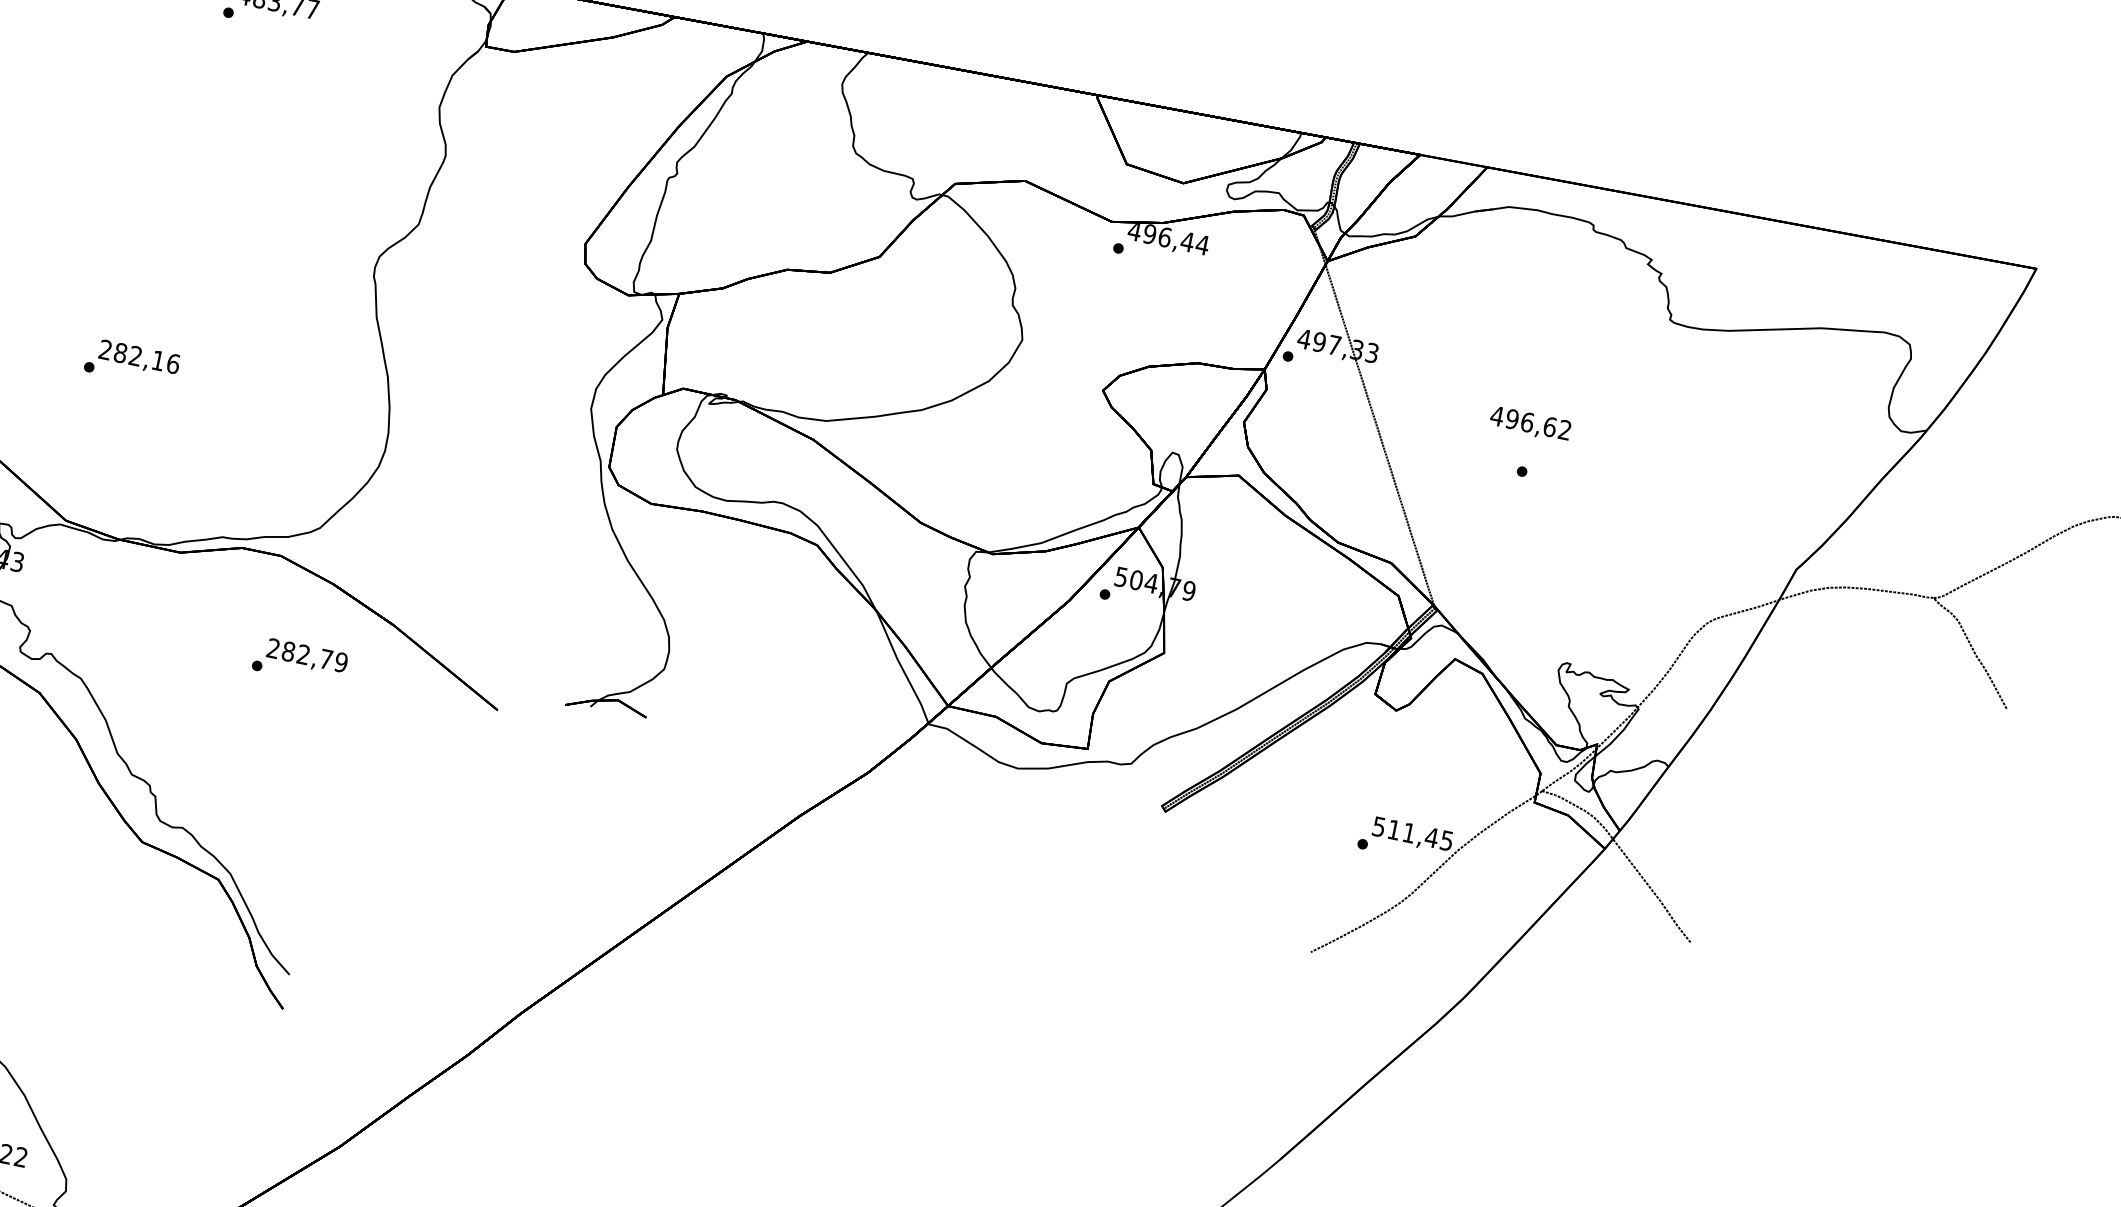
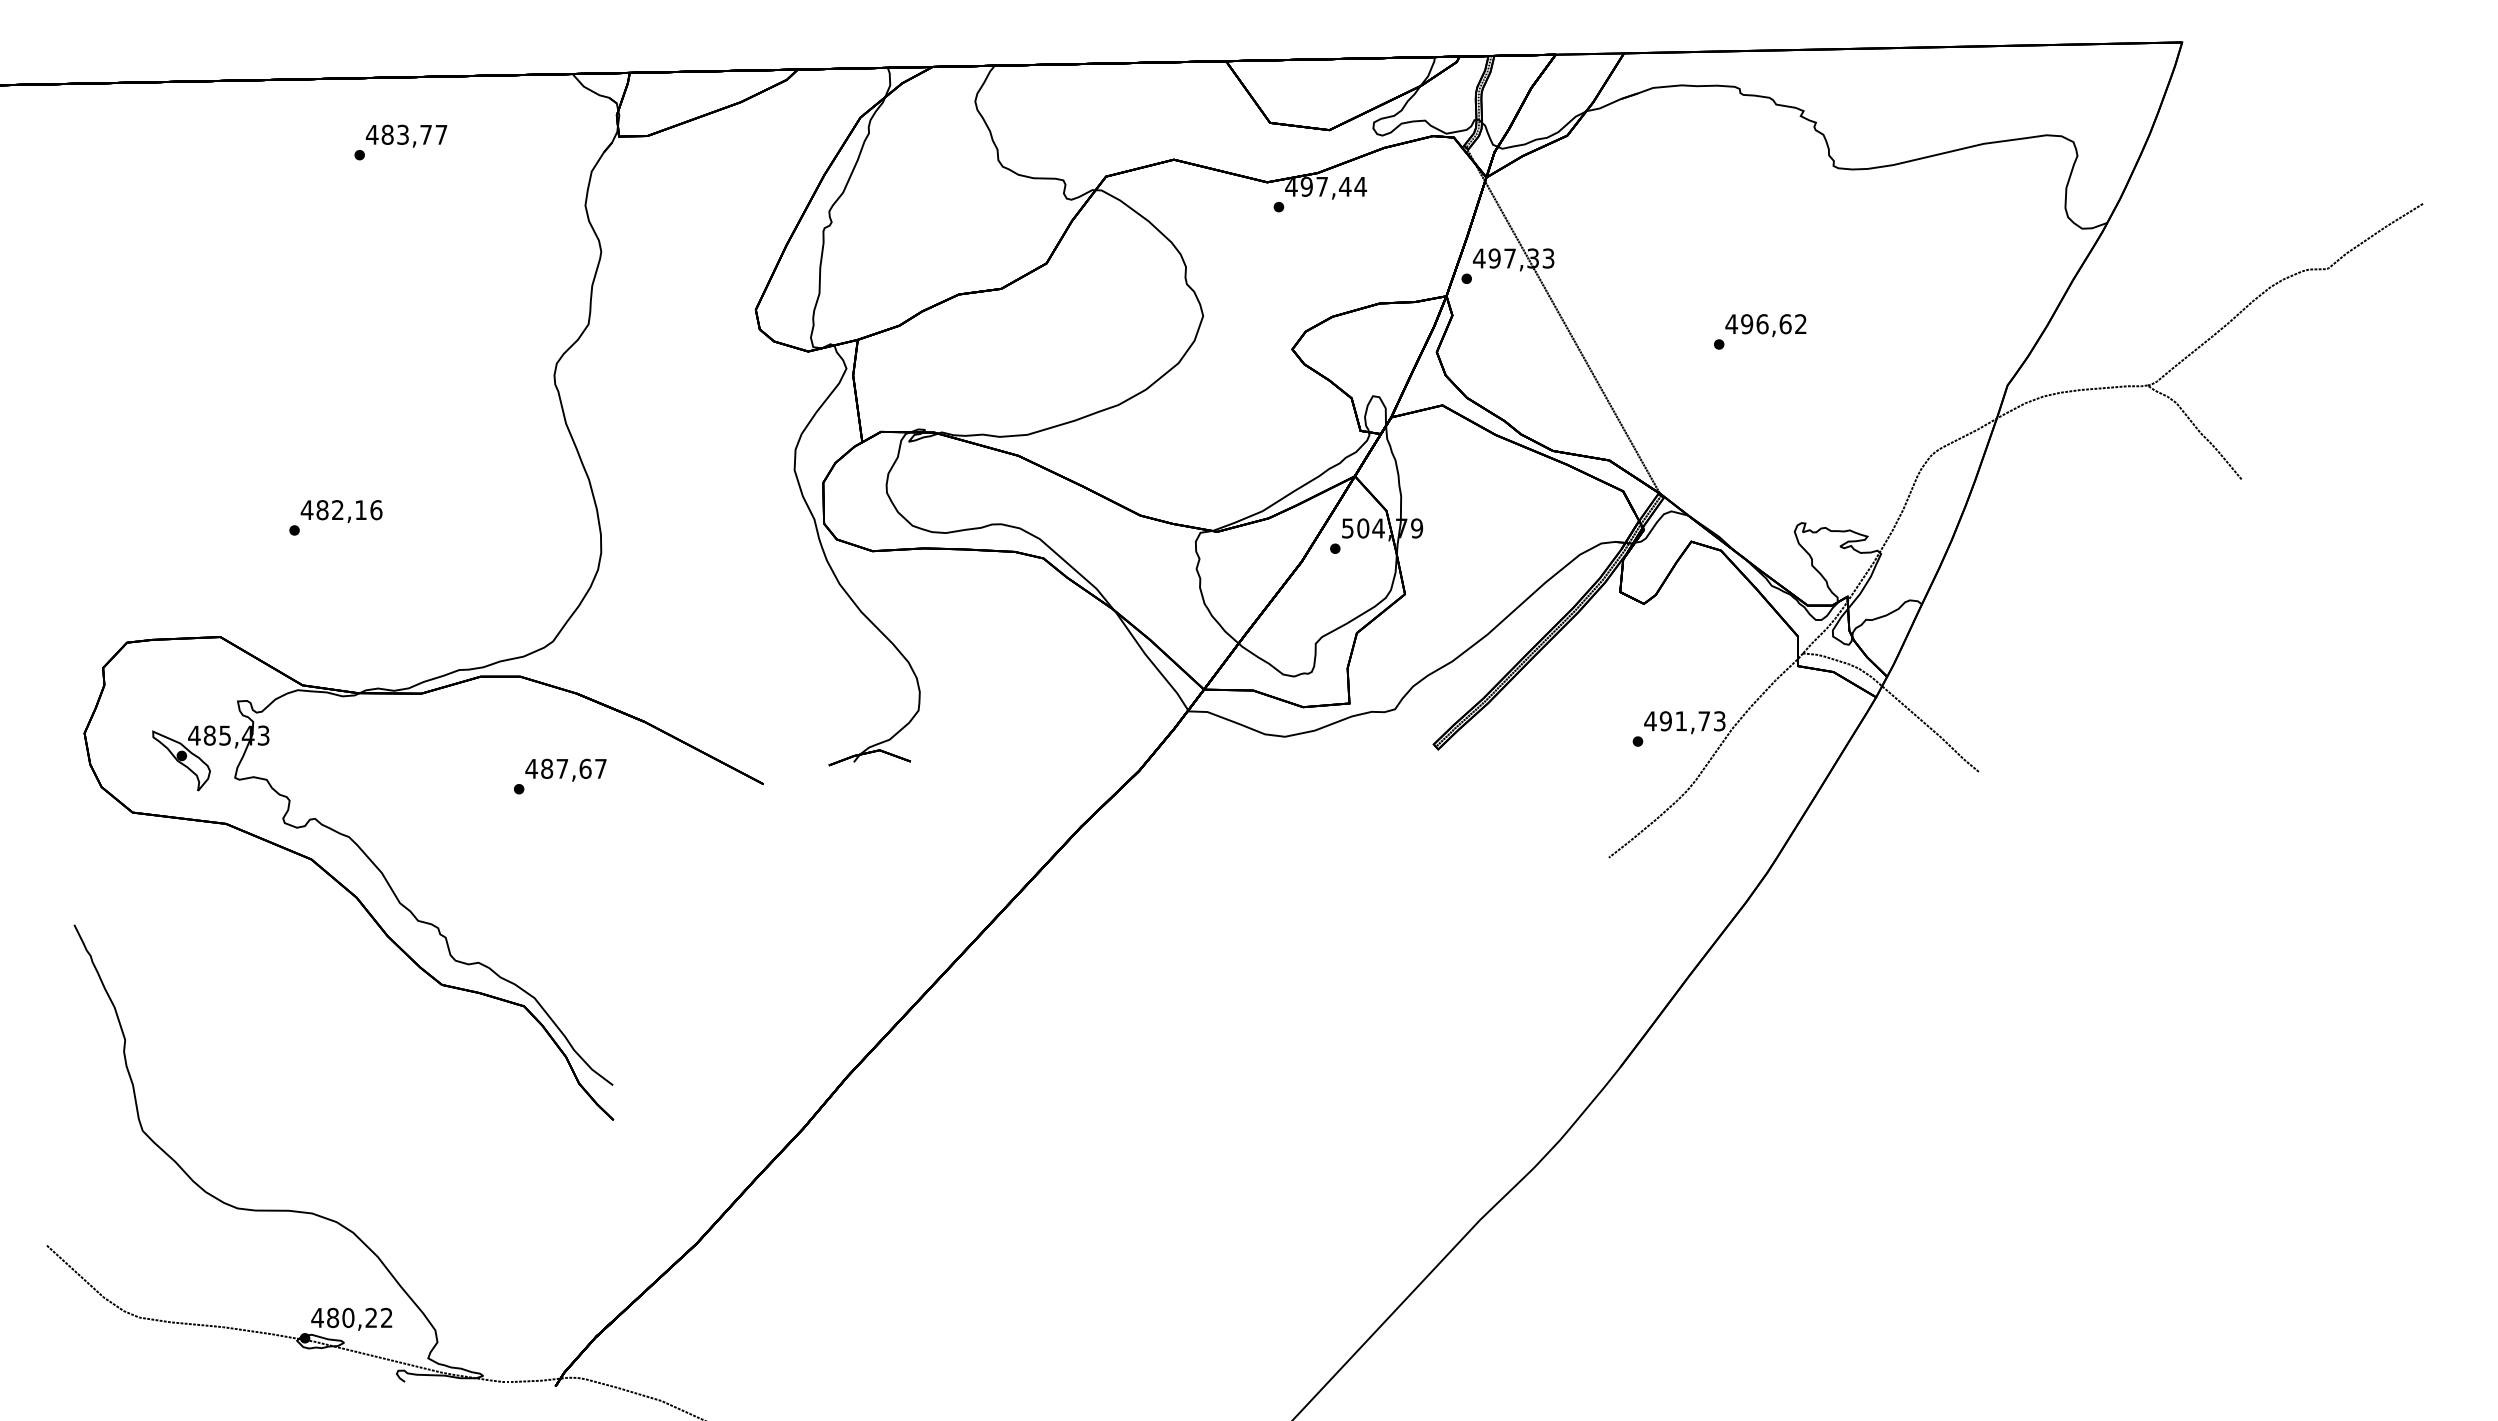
text: (1165, 237) -> (1322, 186), 496,44 -> 497,44
text: (105, 349) -> (306, 509), 282,16 -> 482,16
text: (1530, 424) -> (1765, 325), moved
text: (306, 654) -> (565, 768), 282,79 -> 487,67
text: (1412, 833) -> (1684, 721), 511,45 -> 491,73

